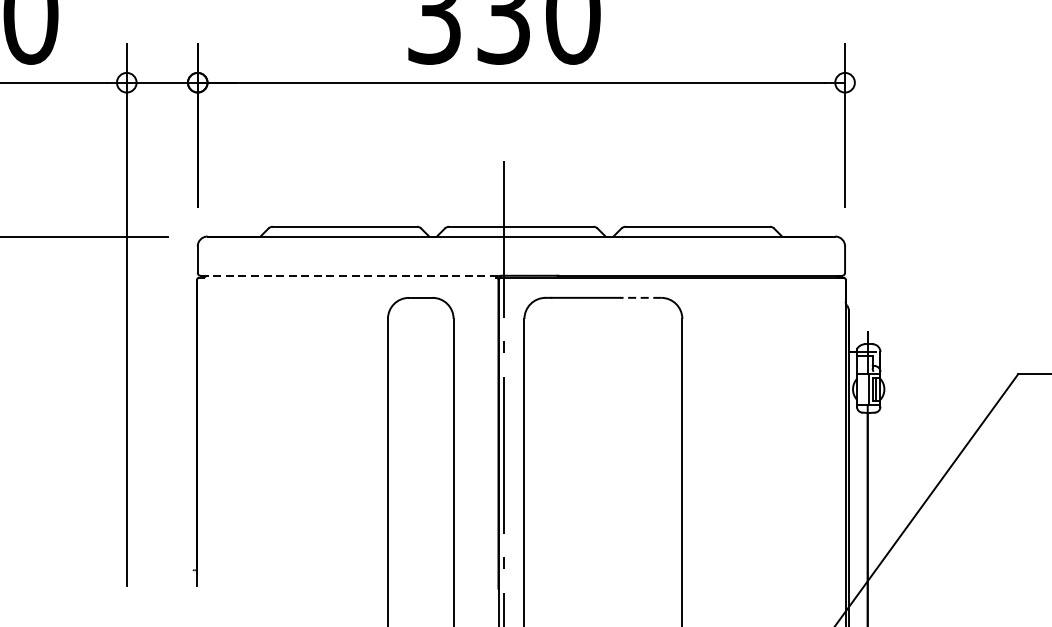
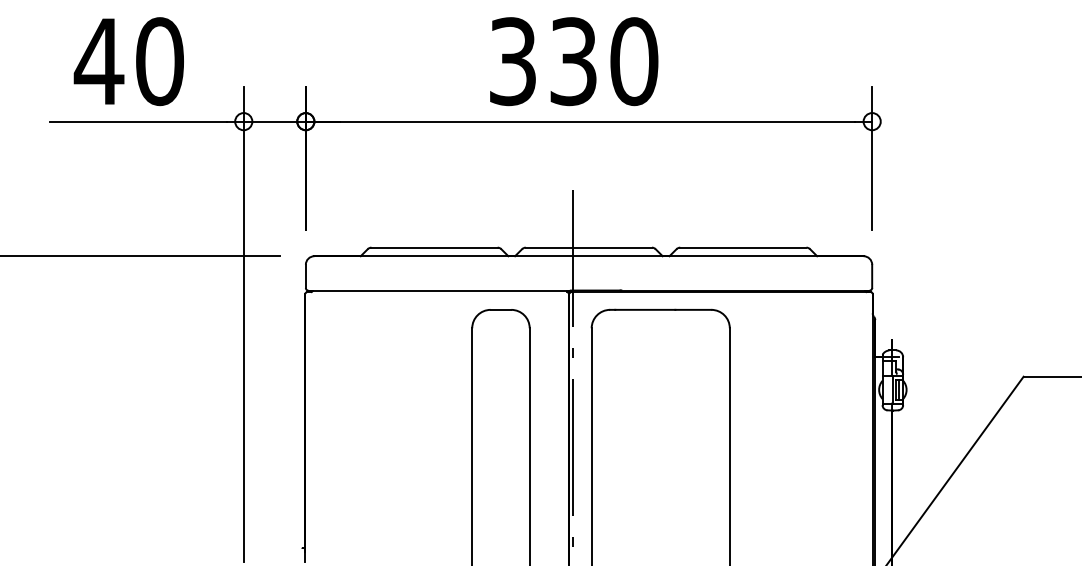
line: (351, 275) -> (440, 290), dashed -> solid
line: (639, 297) -> (692, 309), dashed -> solid

